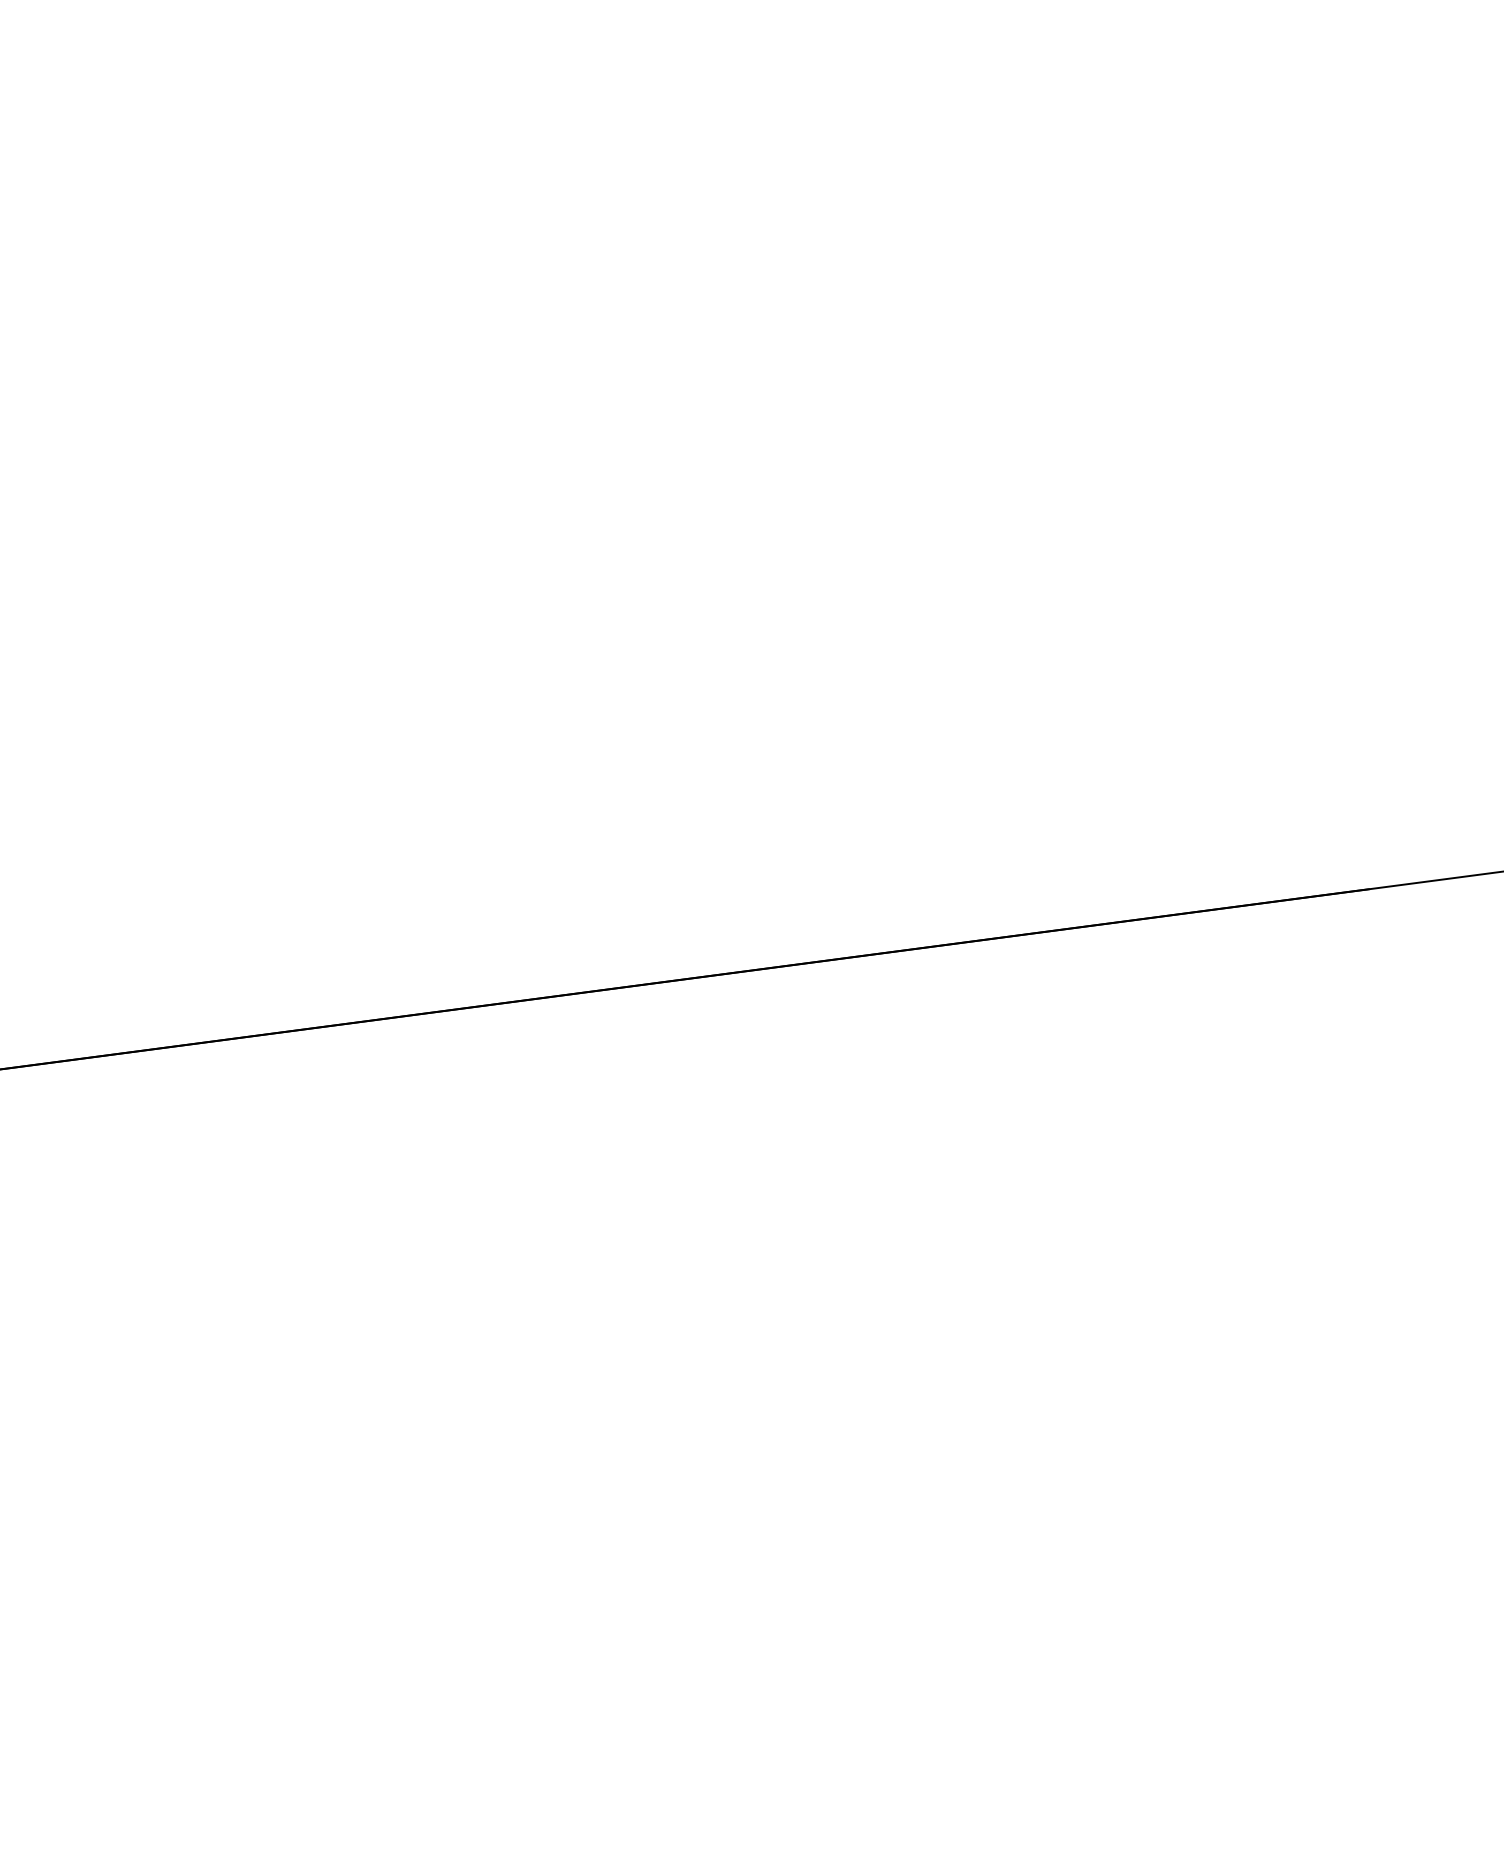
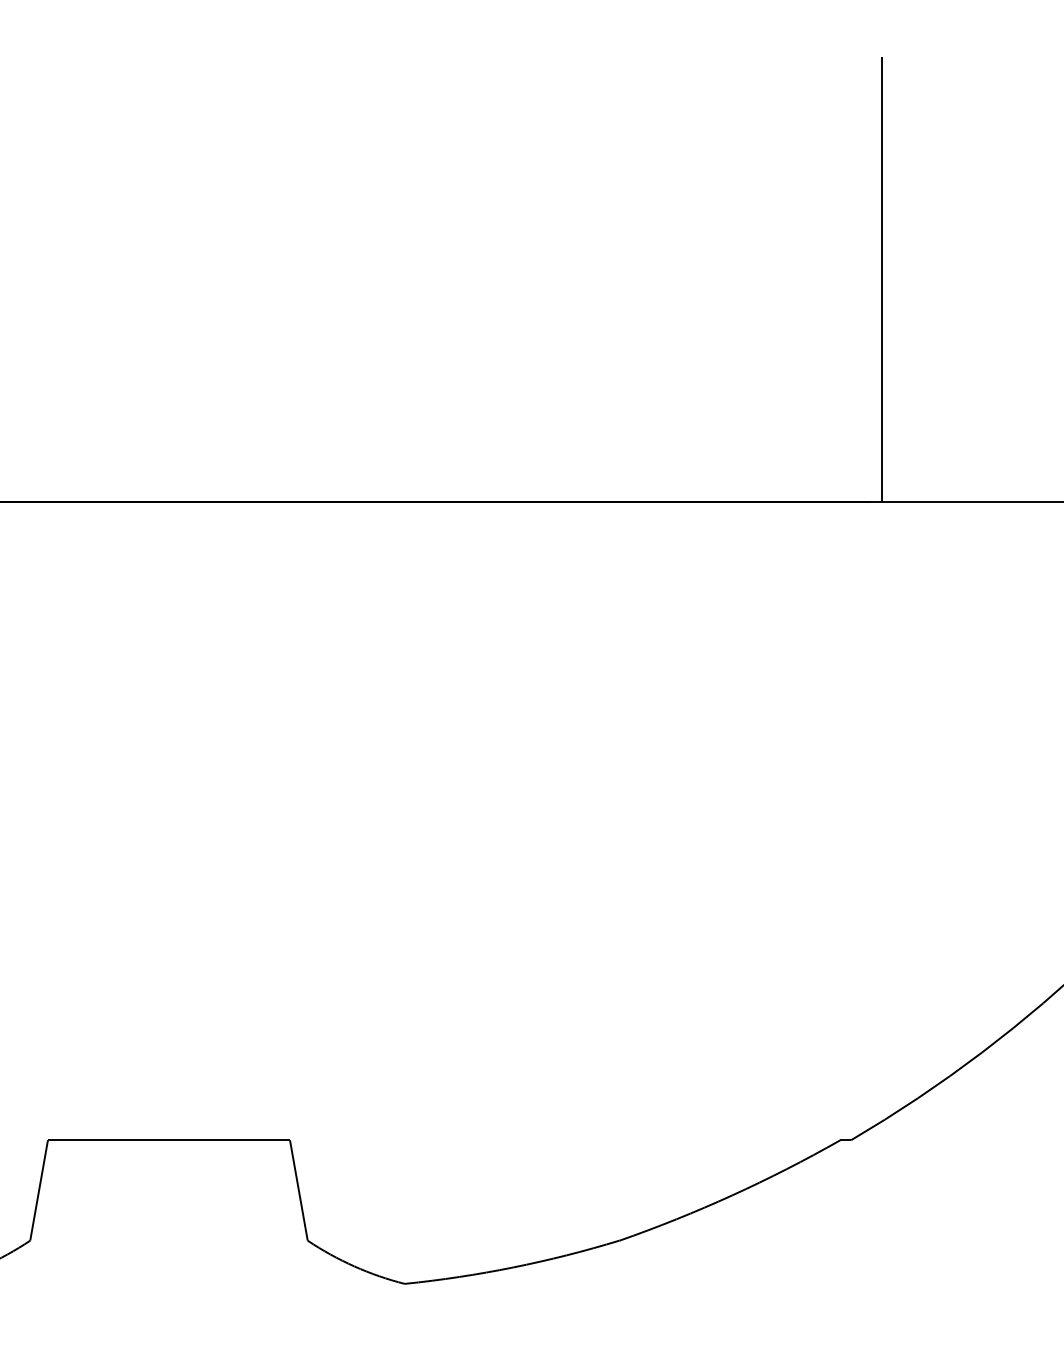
line: (1341, 527) -> (882, 279), added

